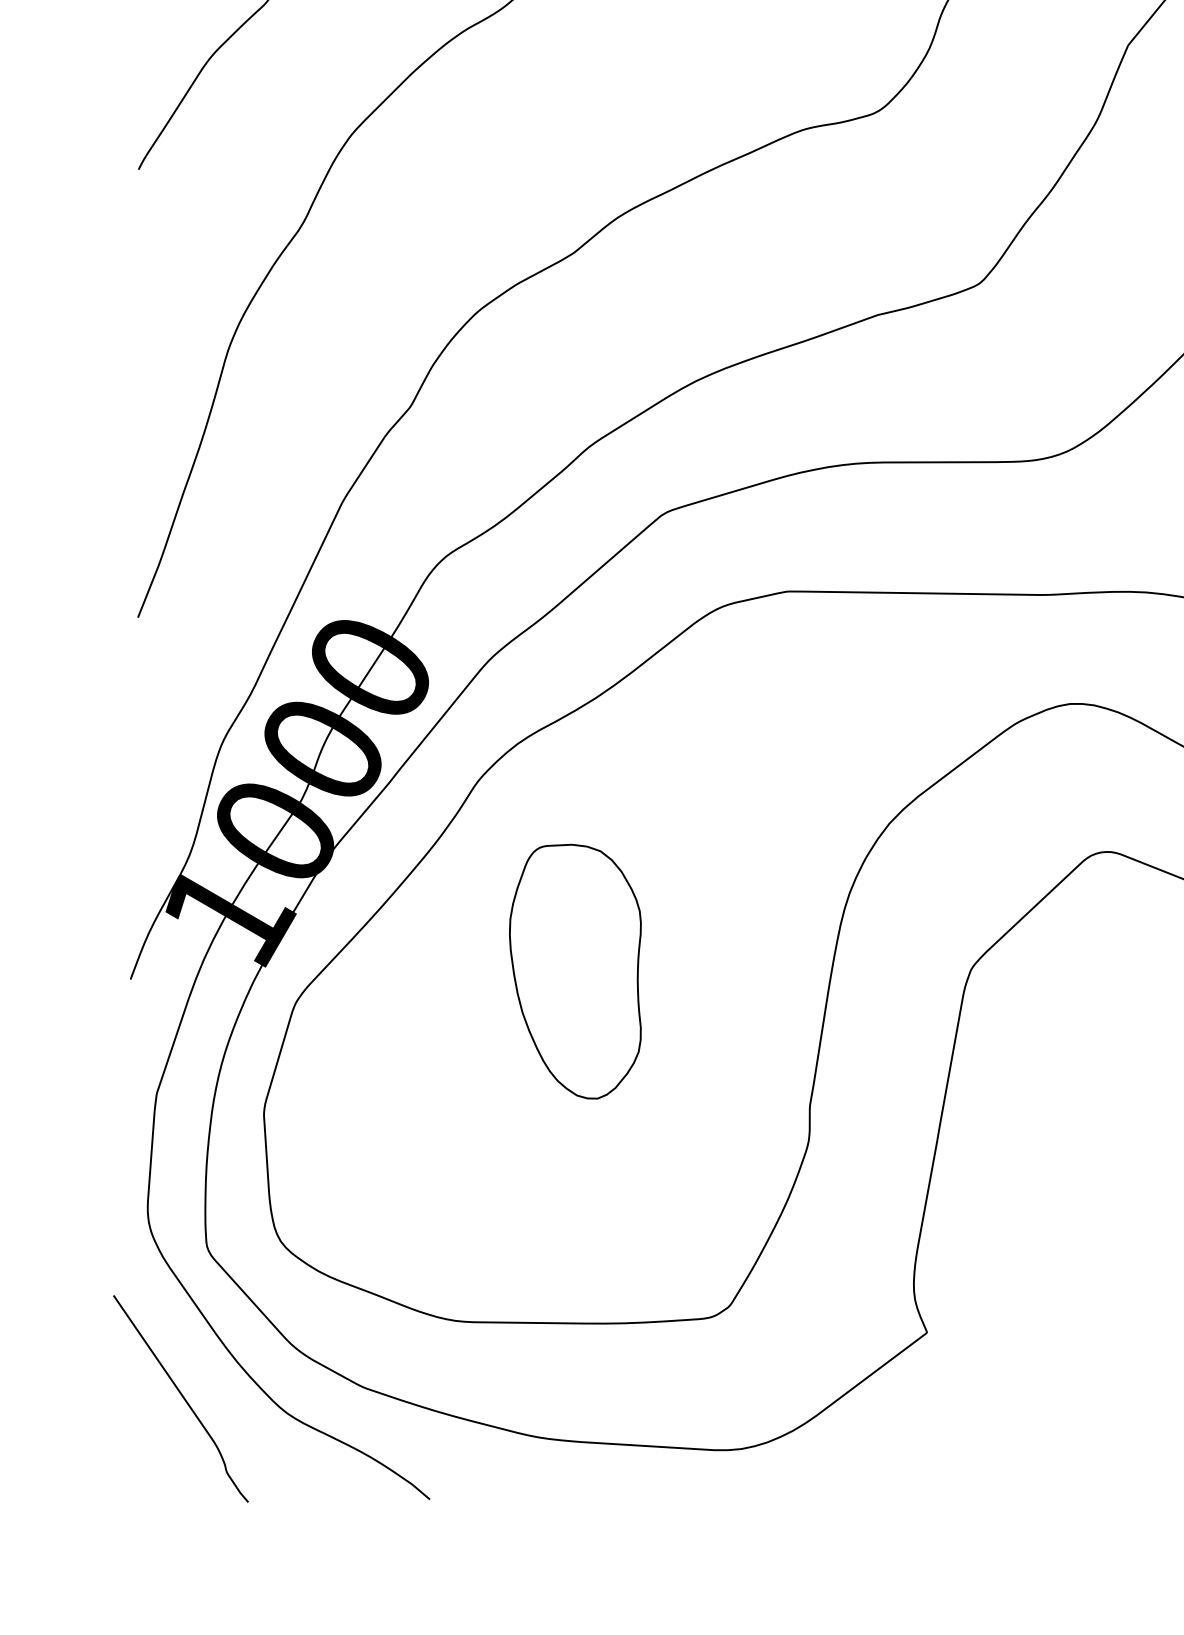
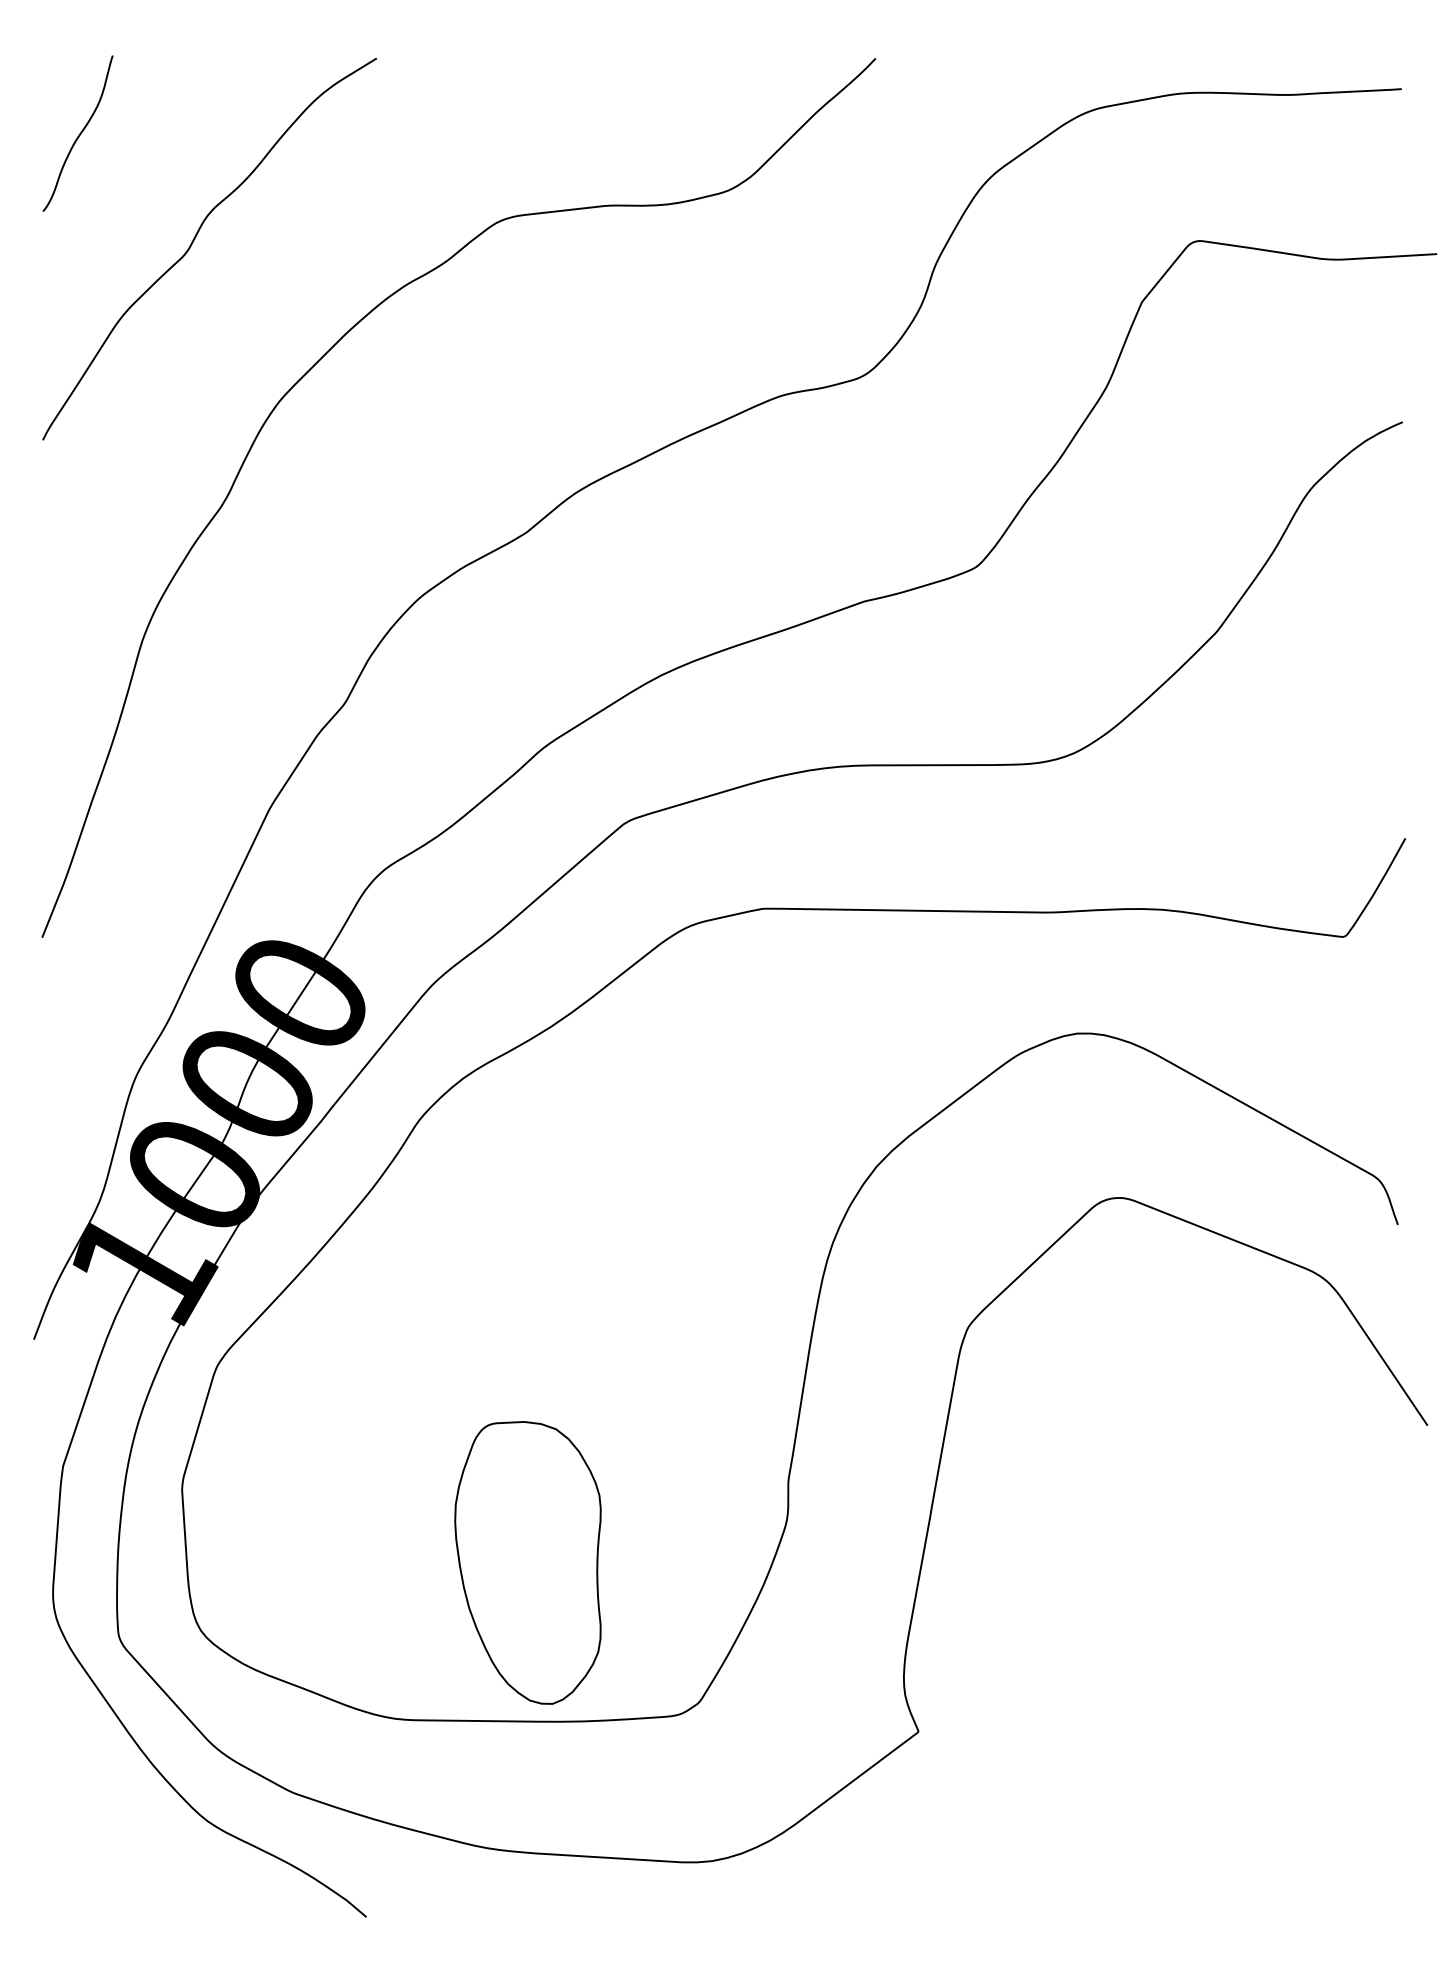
part: (574, 971) -> (527, 1562), moved
curve: (182, 1397) -> (91, 1803), removed

